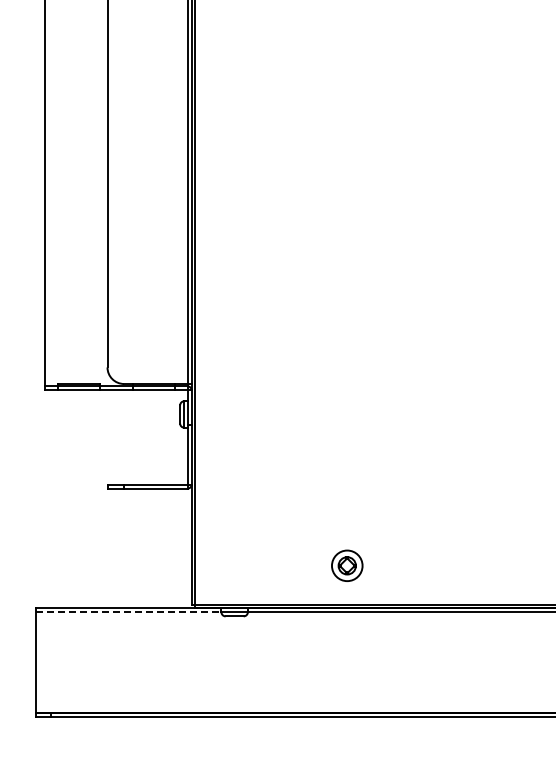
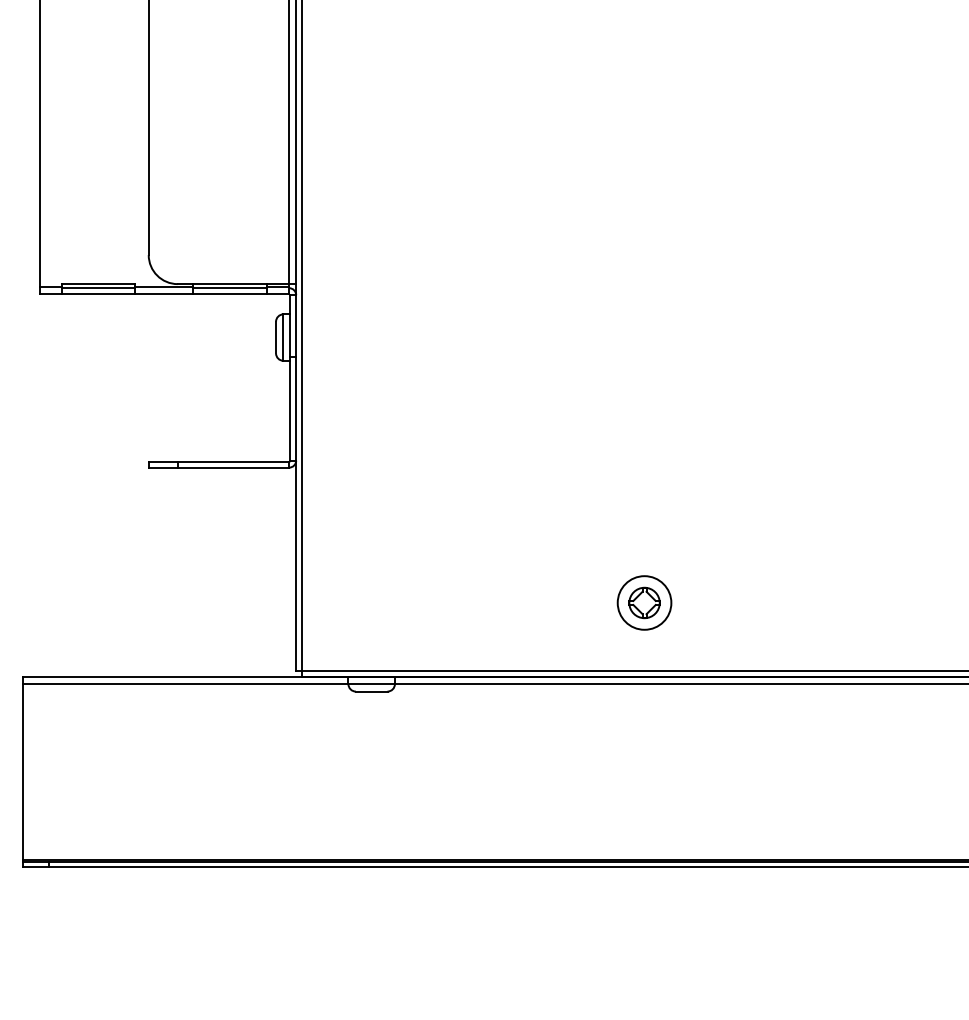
part: (347, 565) -> (644, 602), moved
line: (128, 612) -> (185, 684), dashed -> solid

